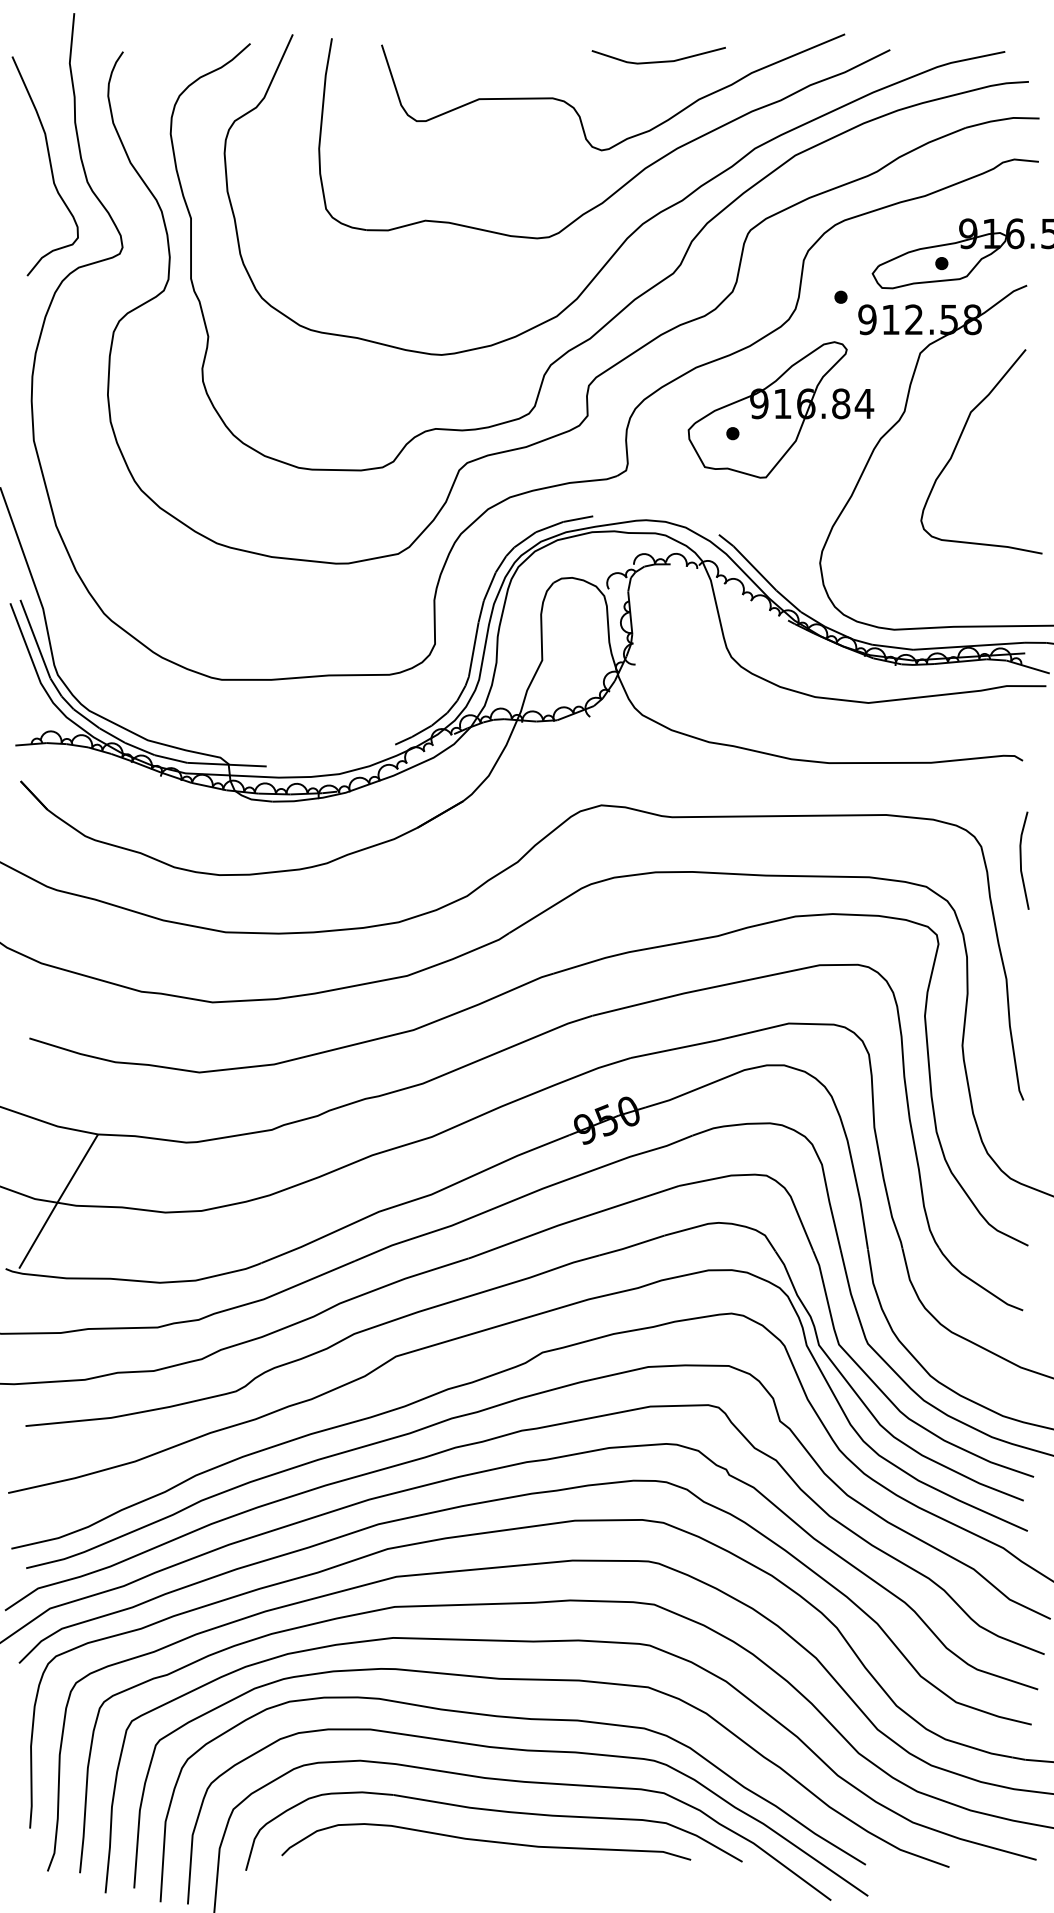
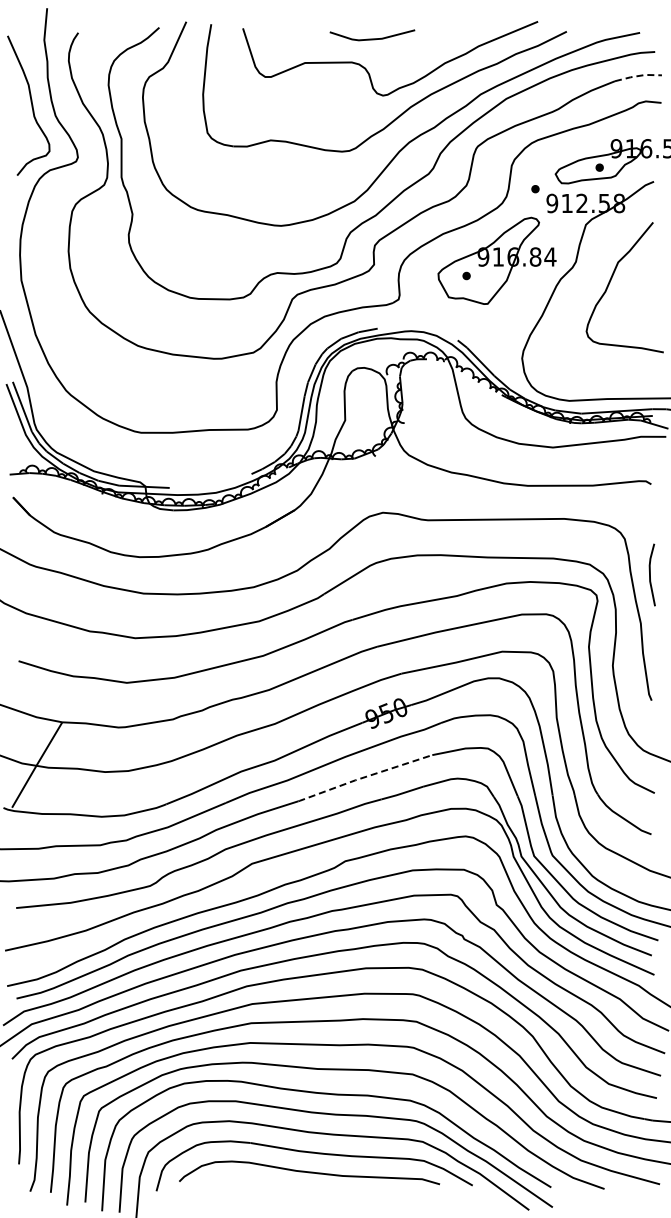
line: (658, 60) -> (372, 38), moved
line: (1002, 120) -> (638, 76), solid -> dashed
line: (1021, 859) -> (650, 574), moved
line: (570, 1221) -> (363, 777), solid -> dashed

